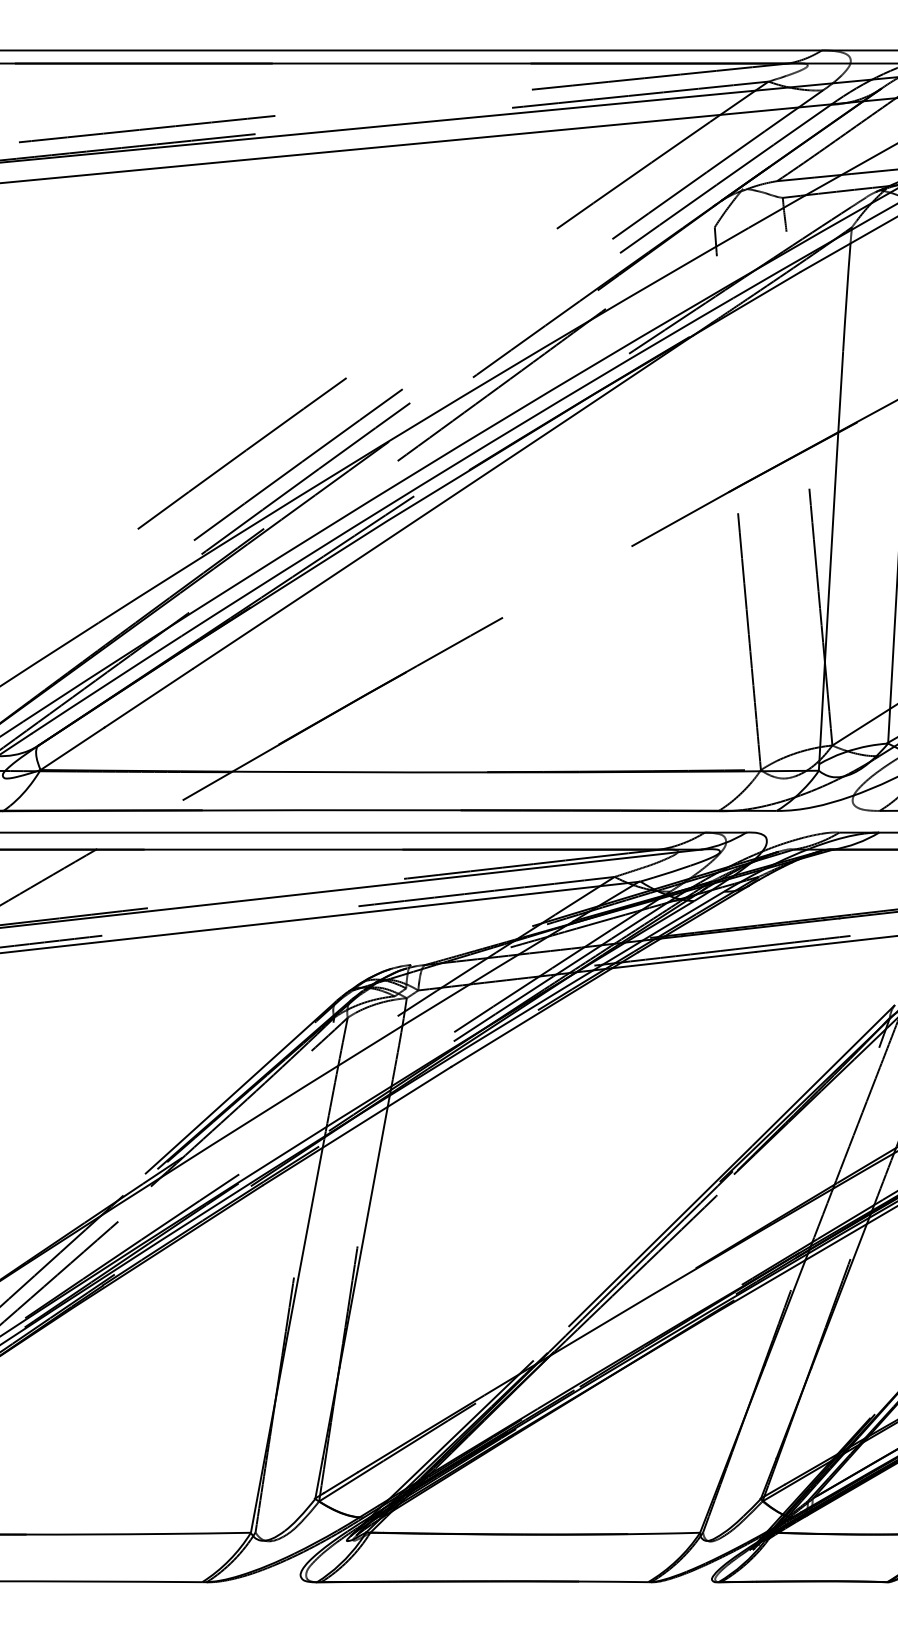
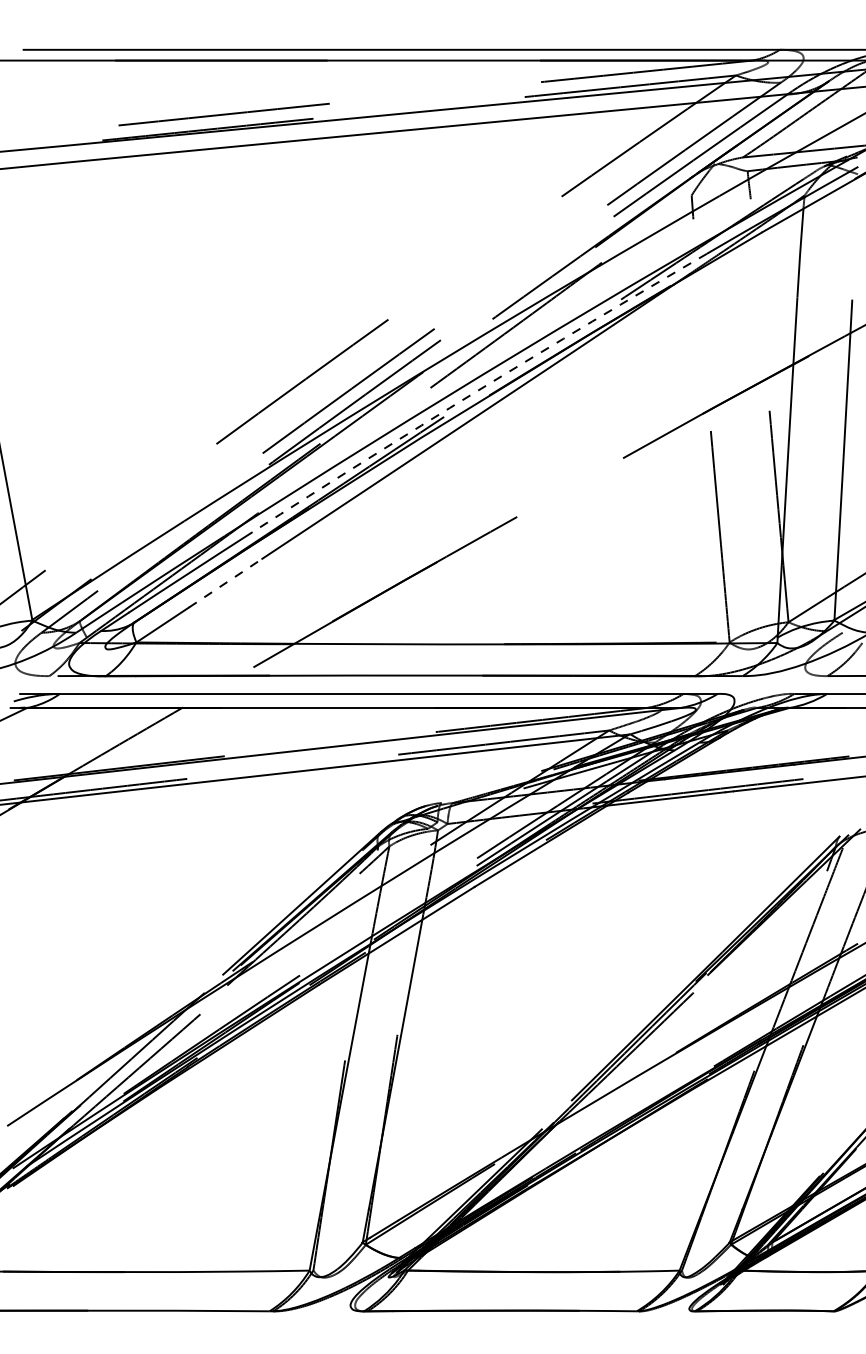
arc: (455, 464) -> (478, 390), solid -> dashed
line: (148, 698) -> (225, 583), solid -> dashed

